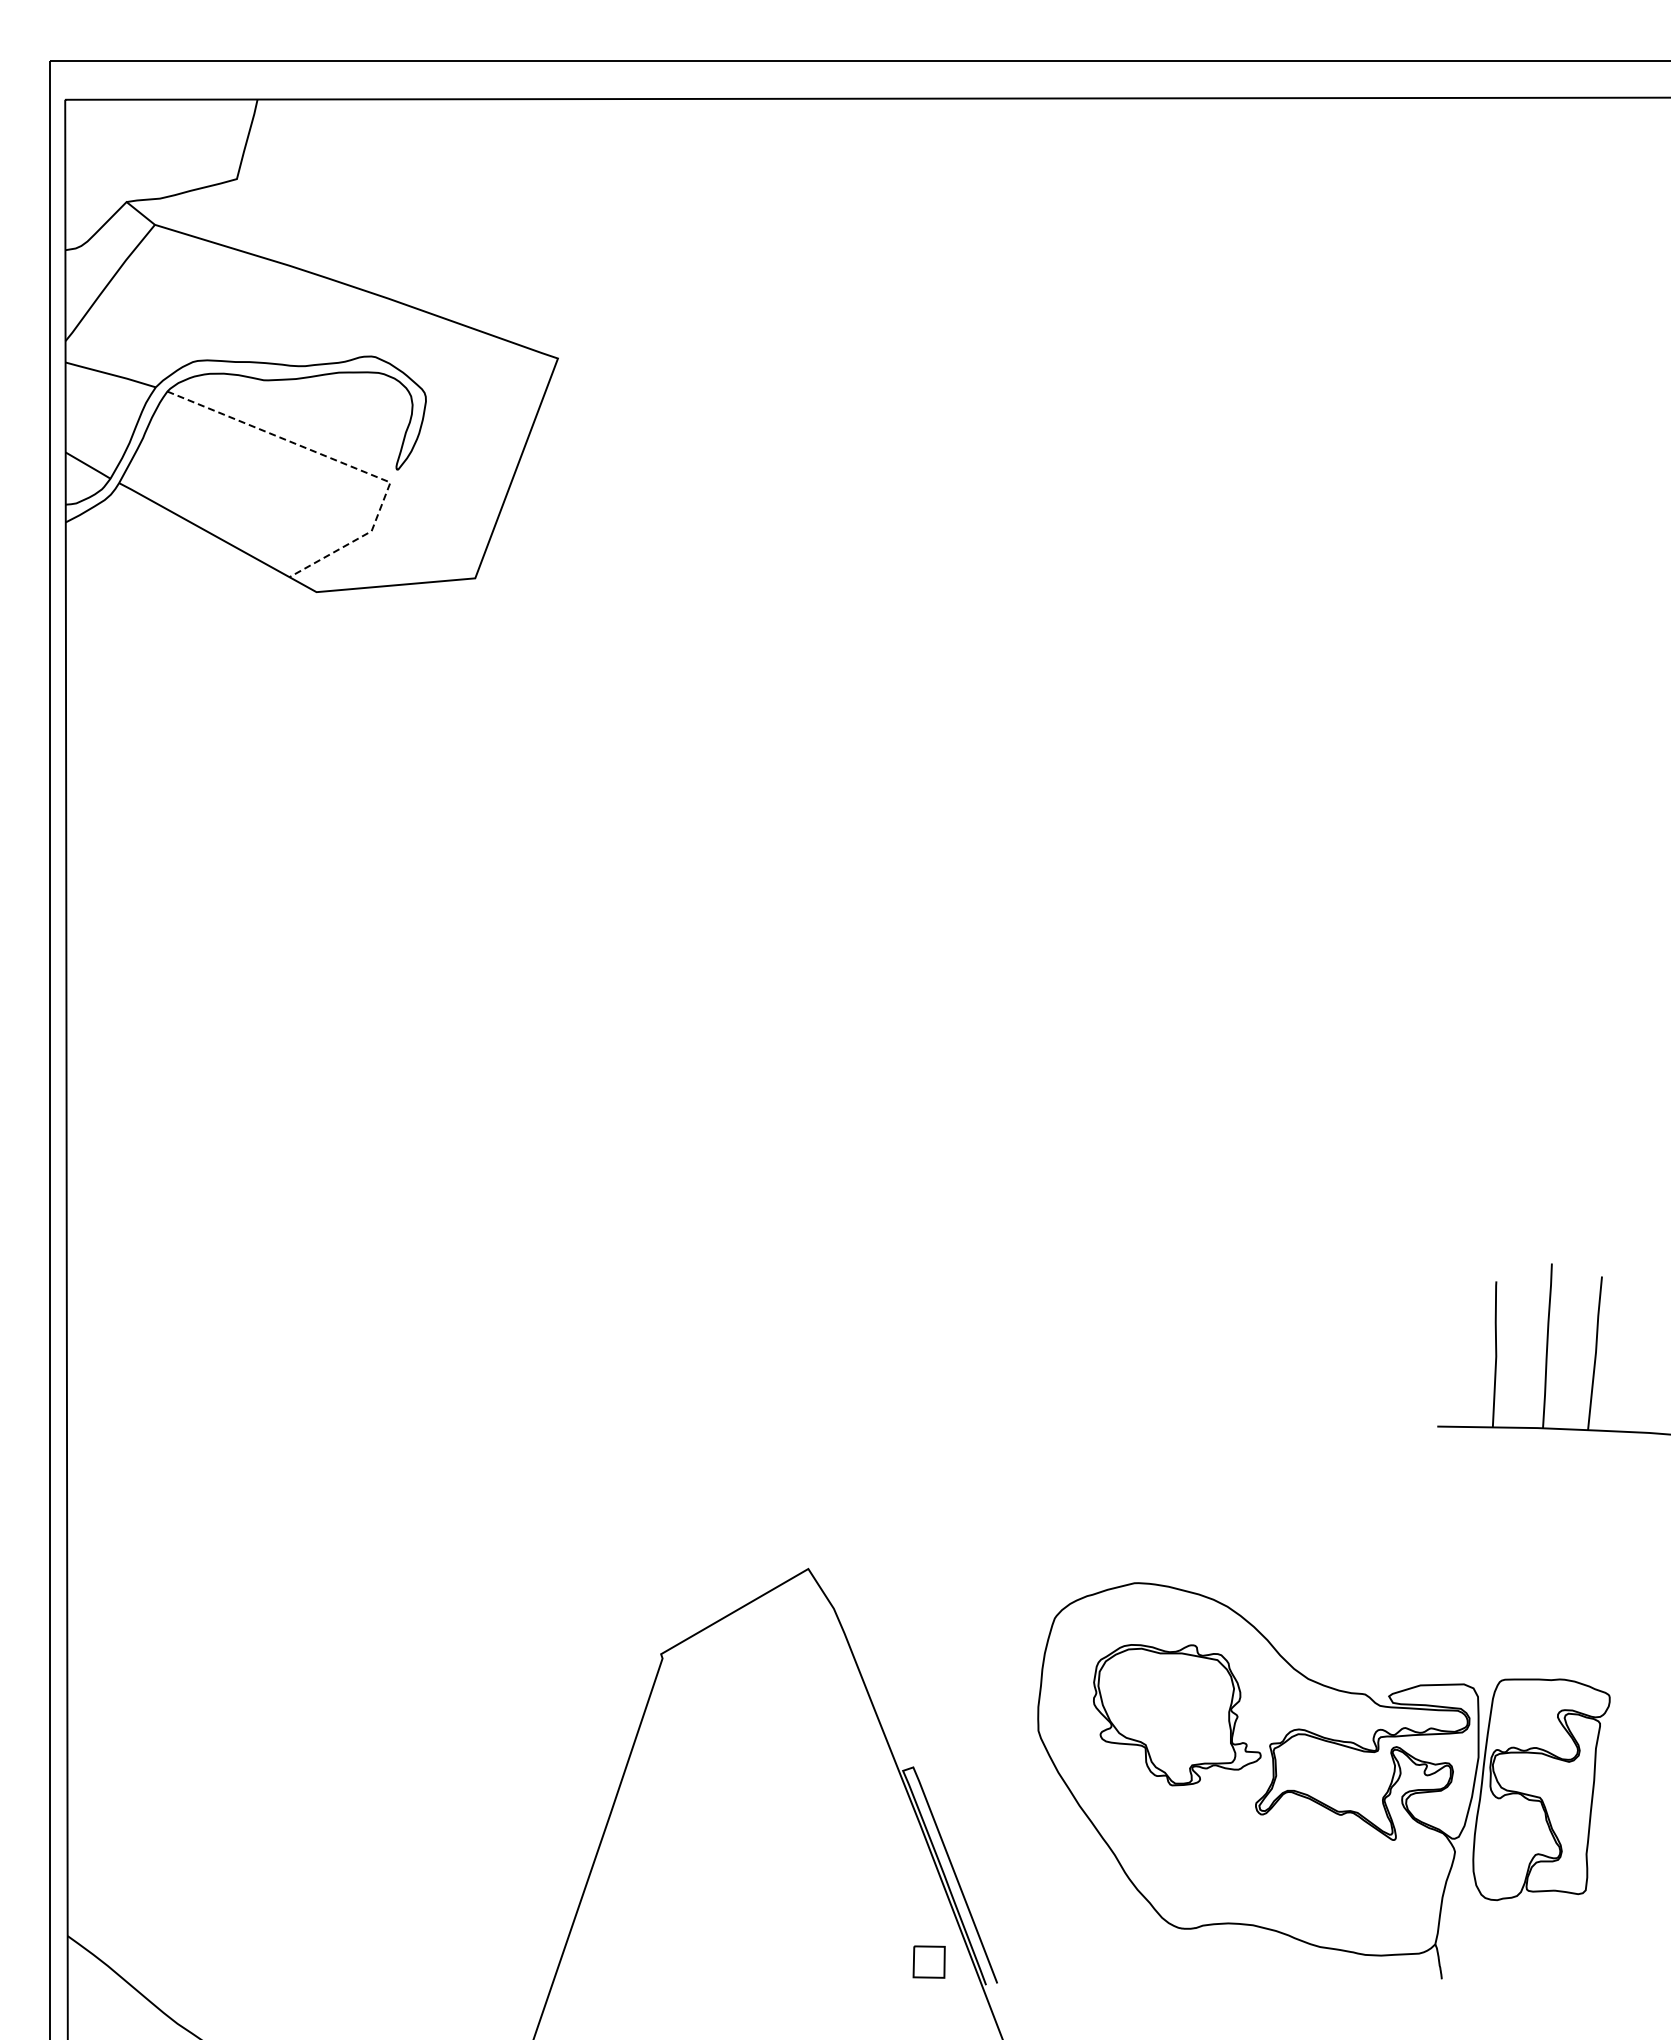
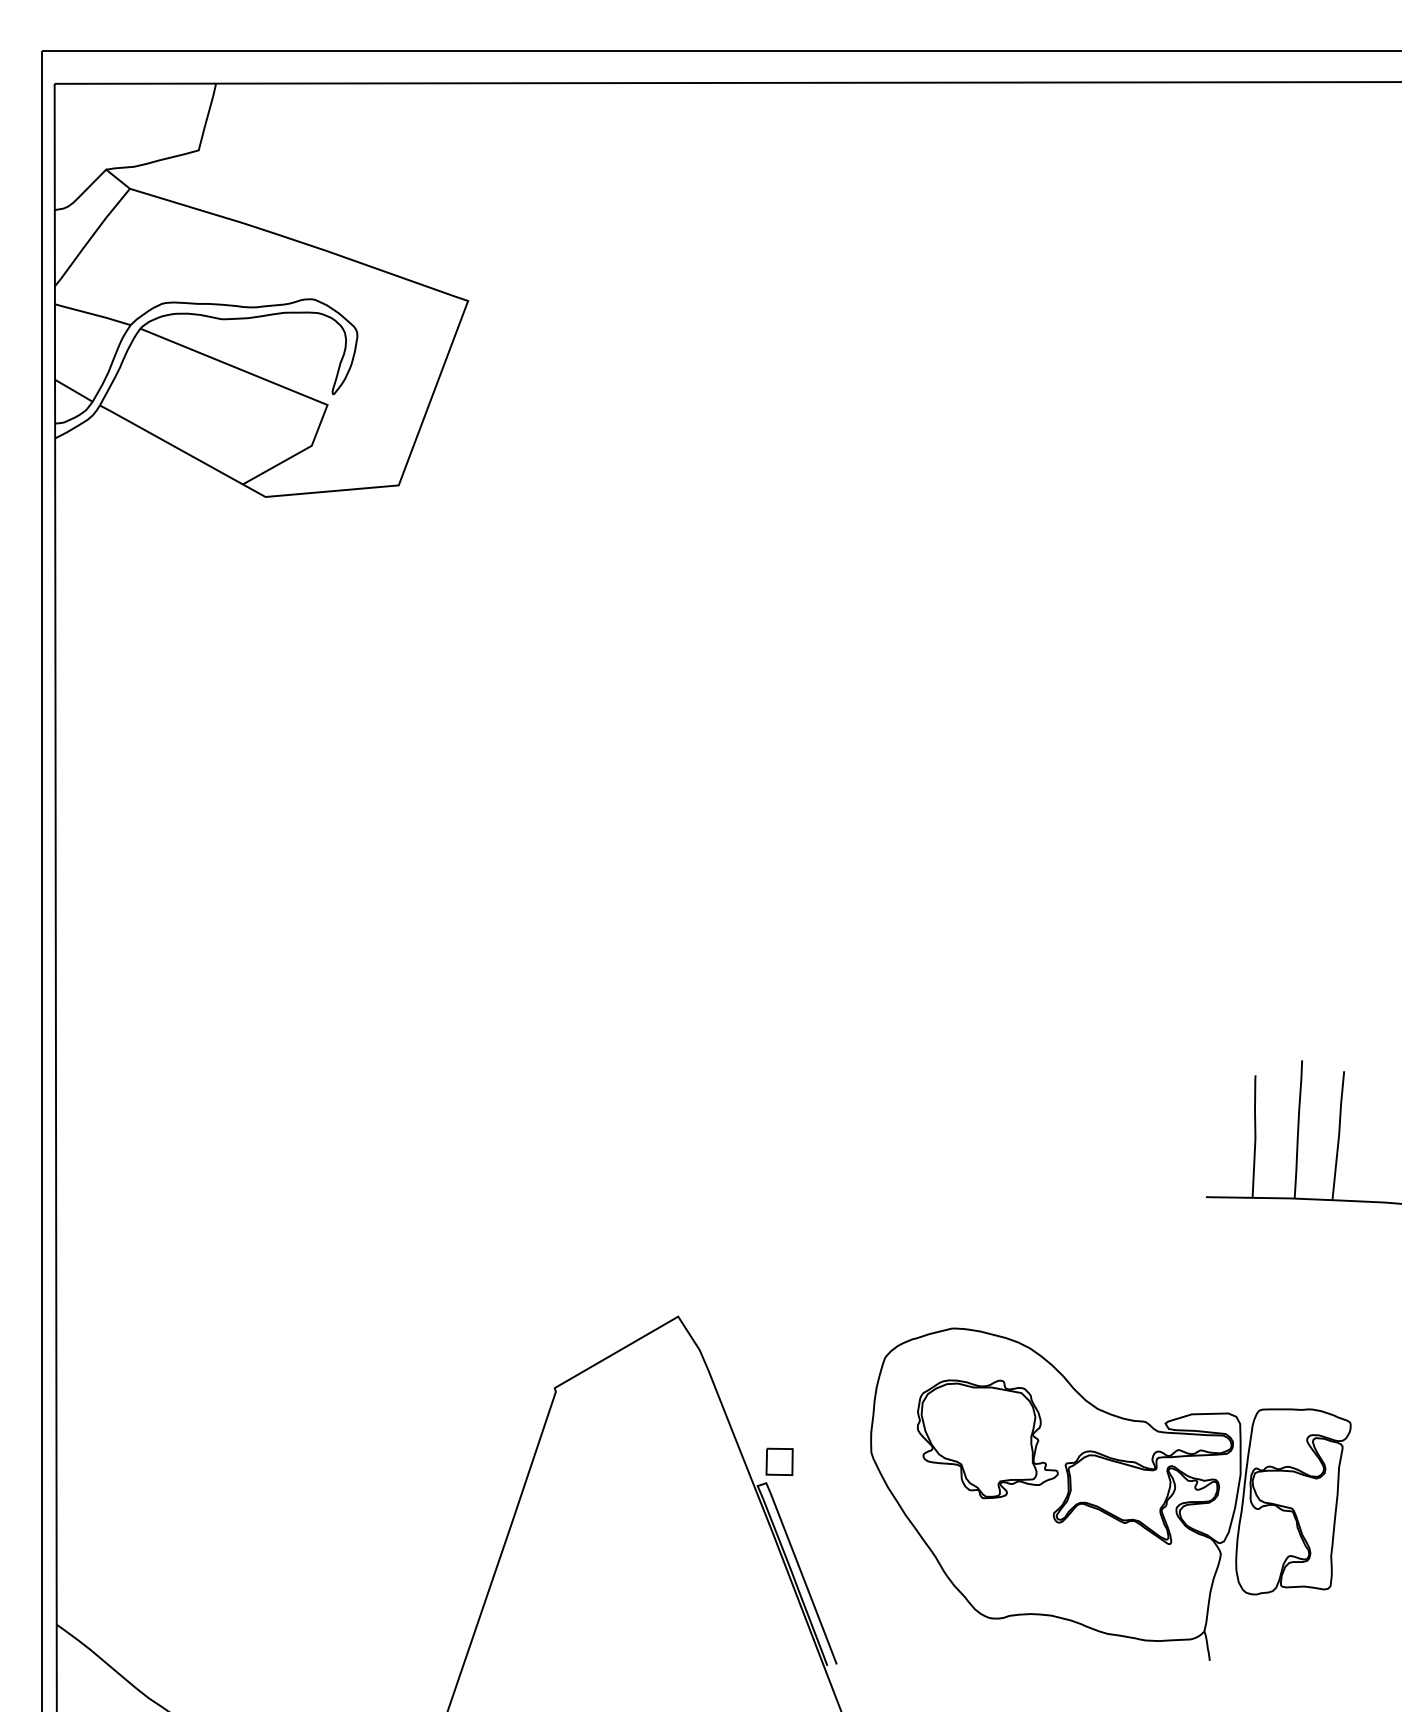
line: (348, 465) -> (292, 390), dashed -> solid
part: (928, 1961) -> (779, 1461), moved

